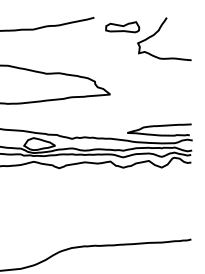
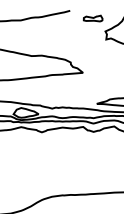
part: (122, 27) -> (92, 18), size x0.7

